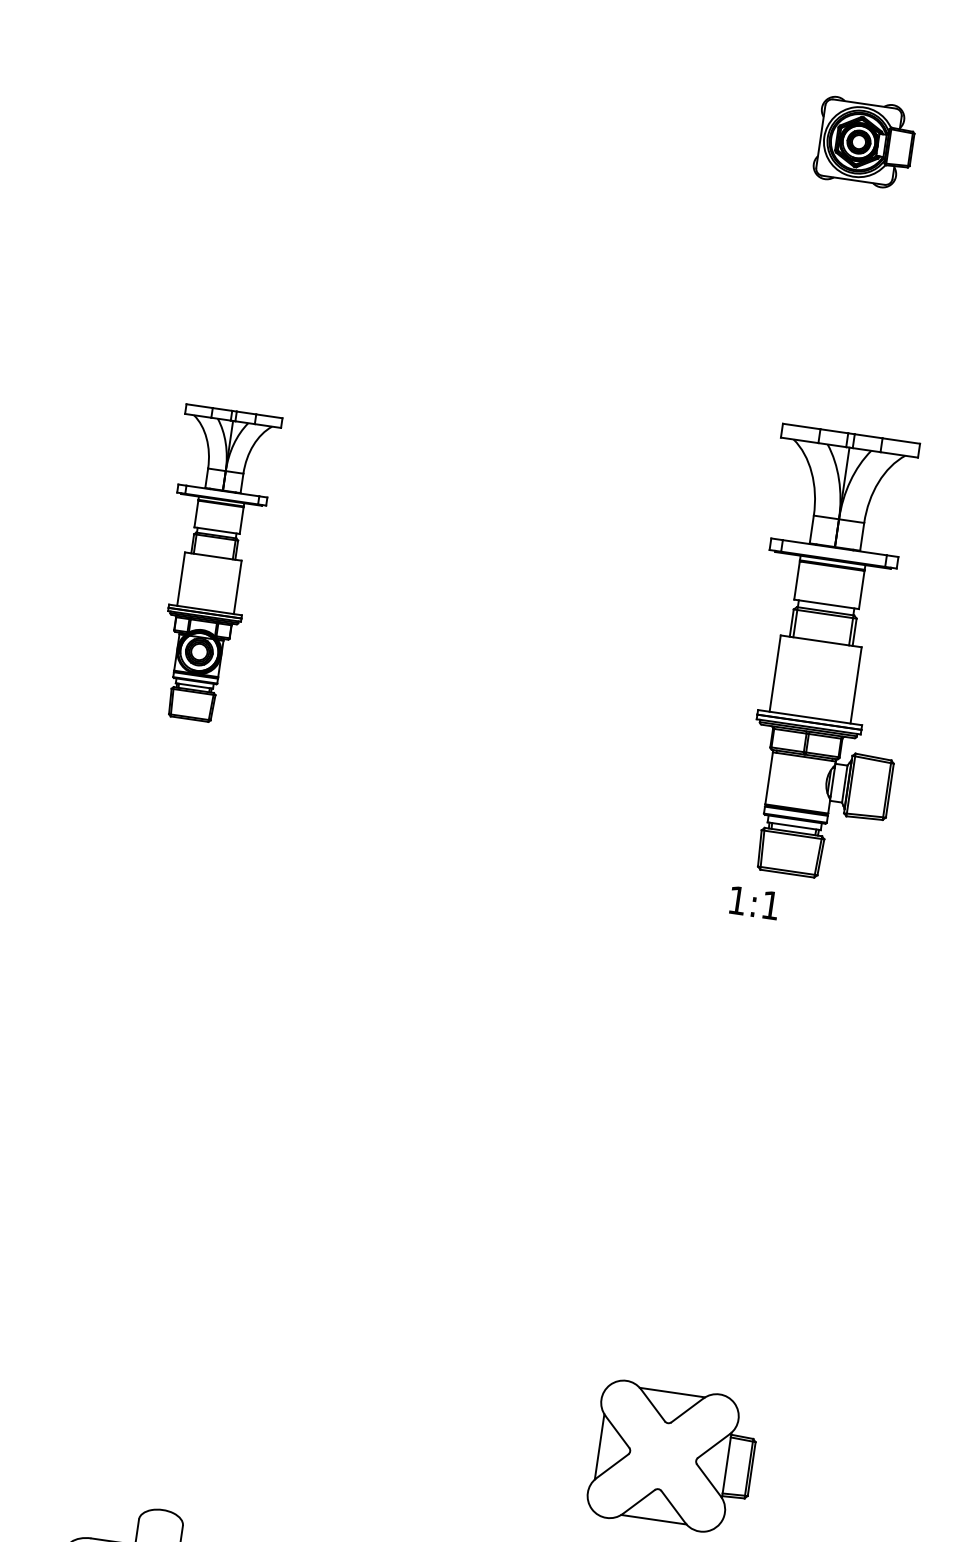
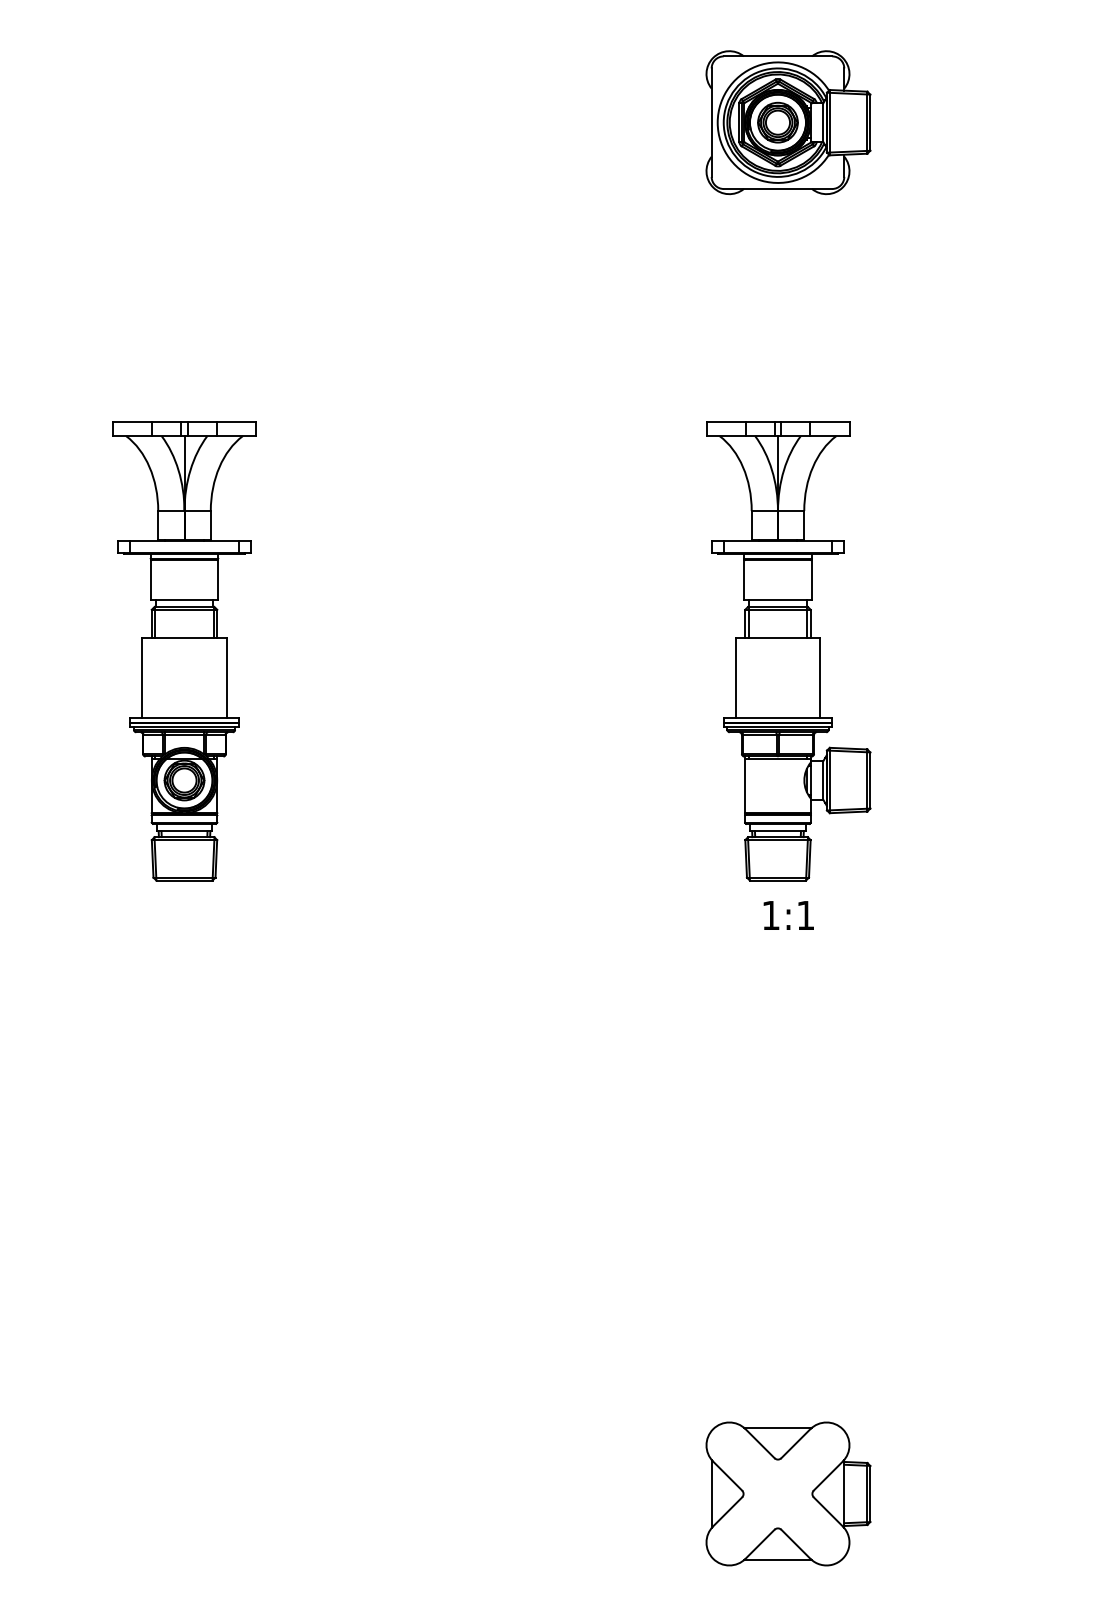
part: (865, 142) -> (788, 122), size x1.67
part: (212, 565) -> (184, 651), size x1.43
part: (829, 655) -> (788, 651), moved

